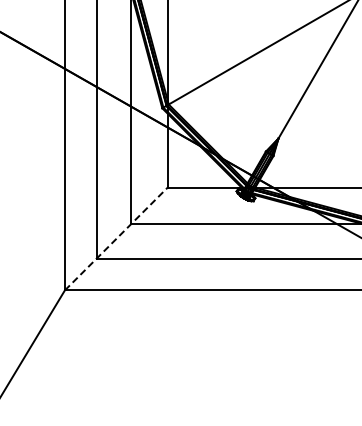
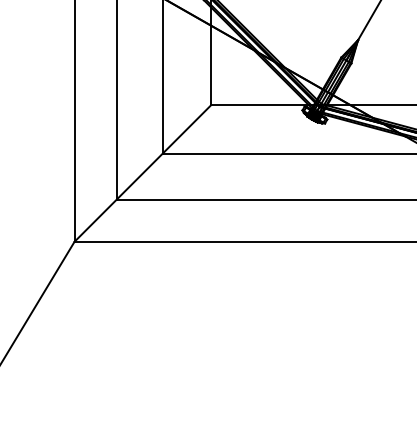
line: (116, 239) -> (143, 174), dashed -> solid

